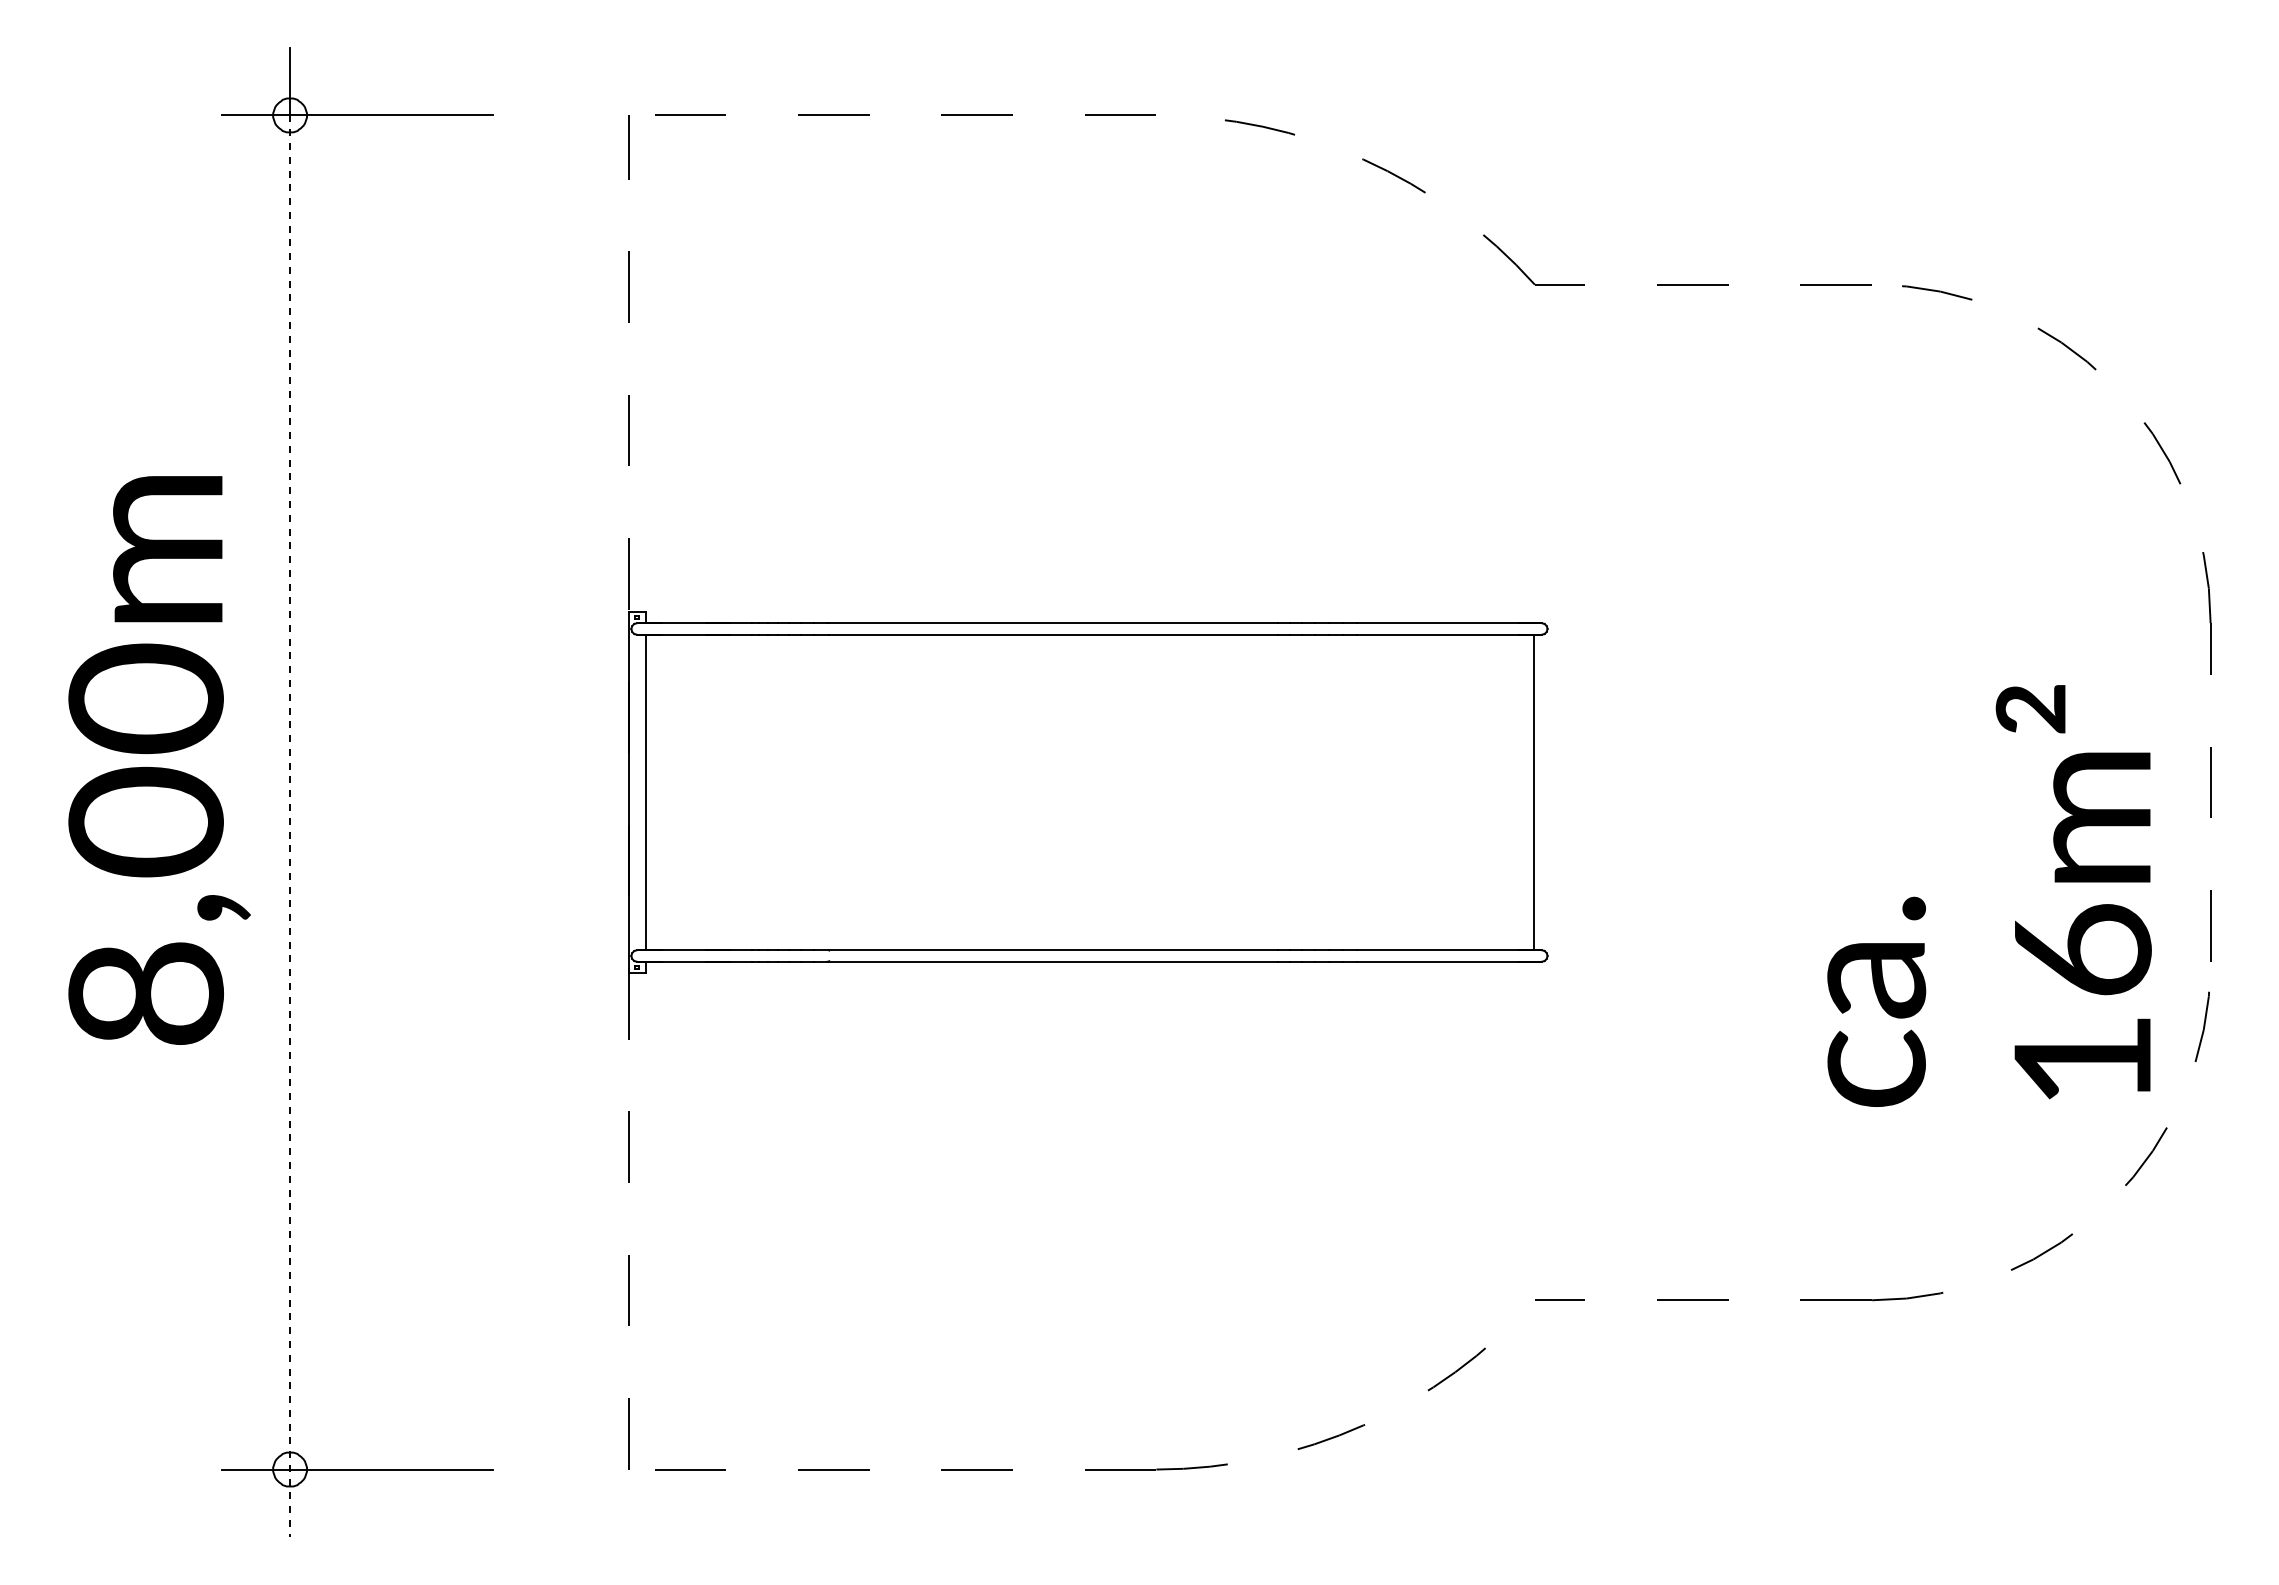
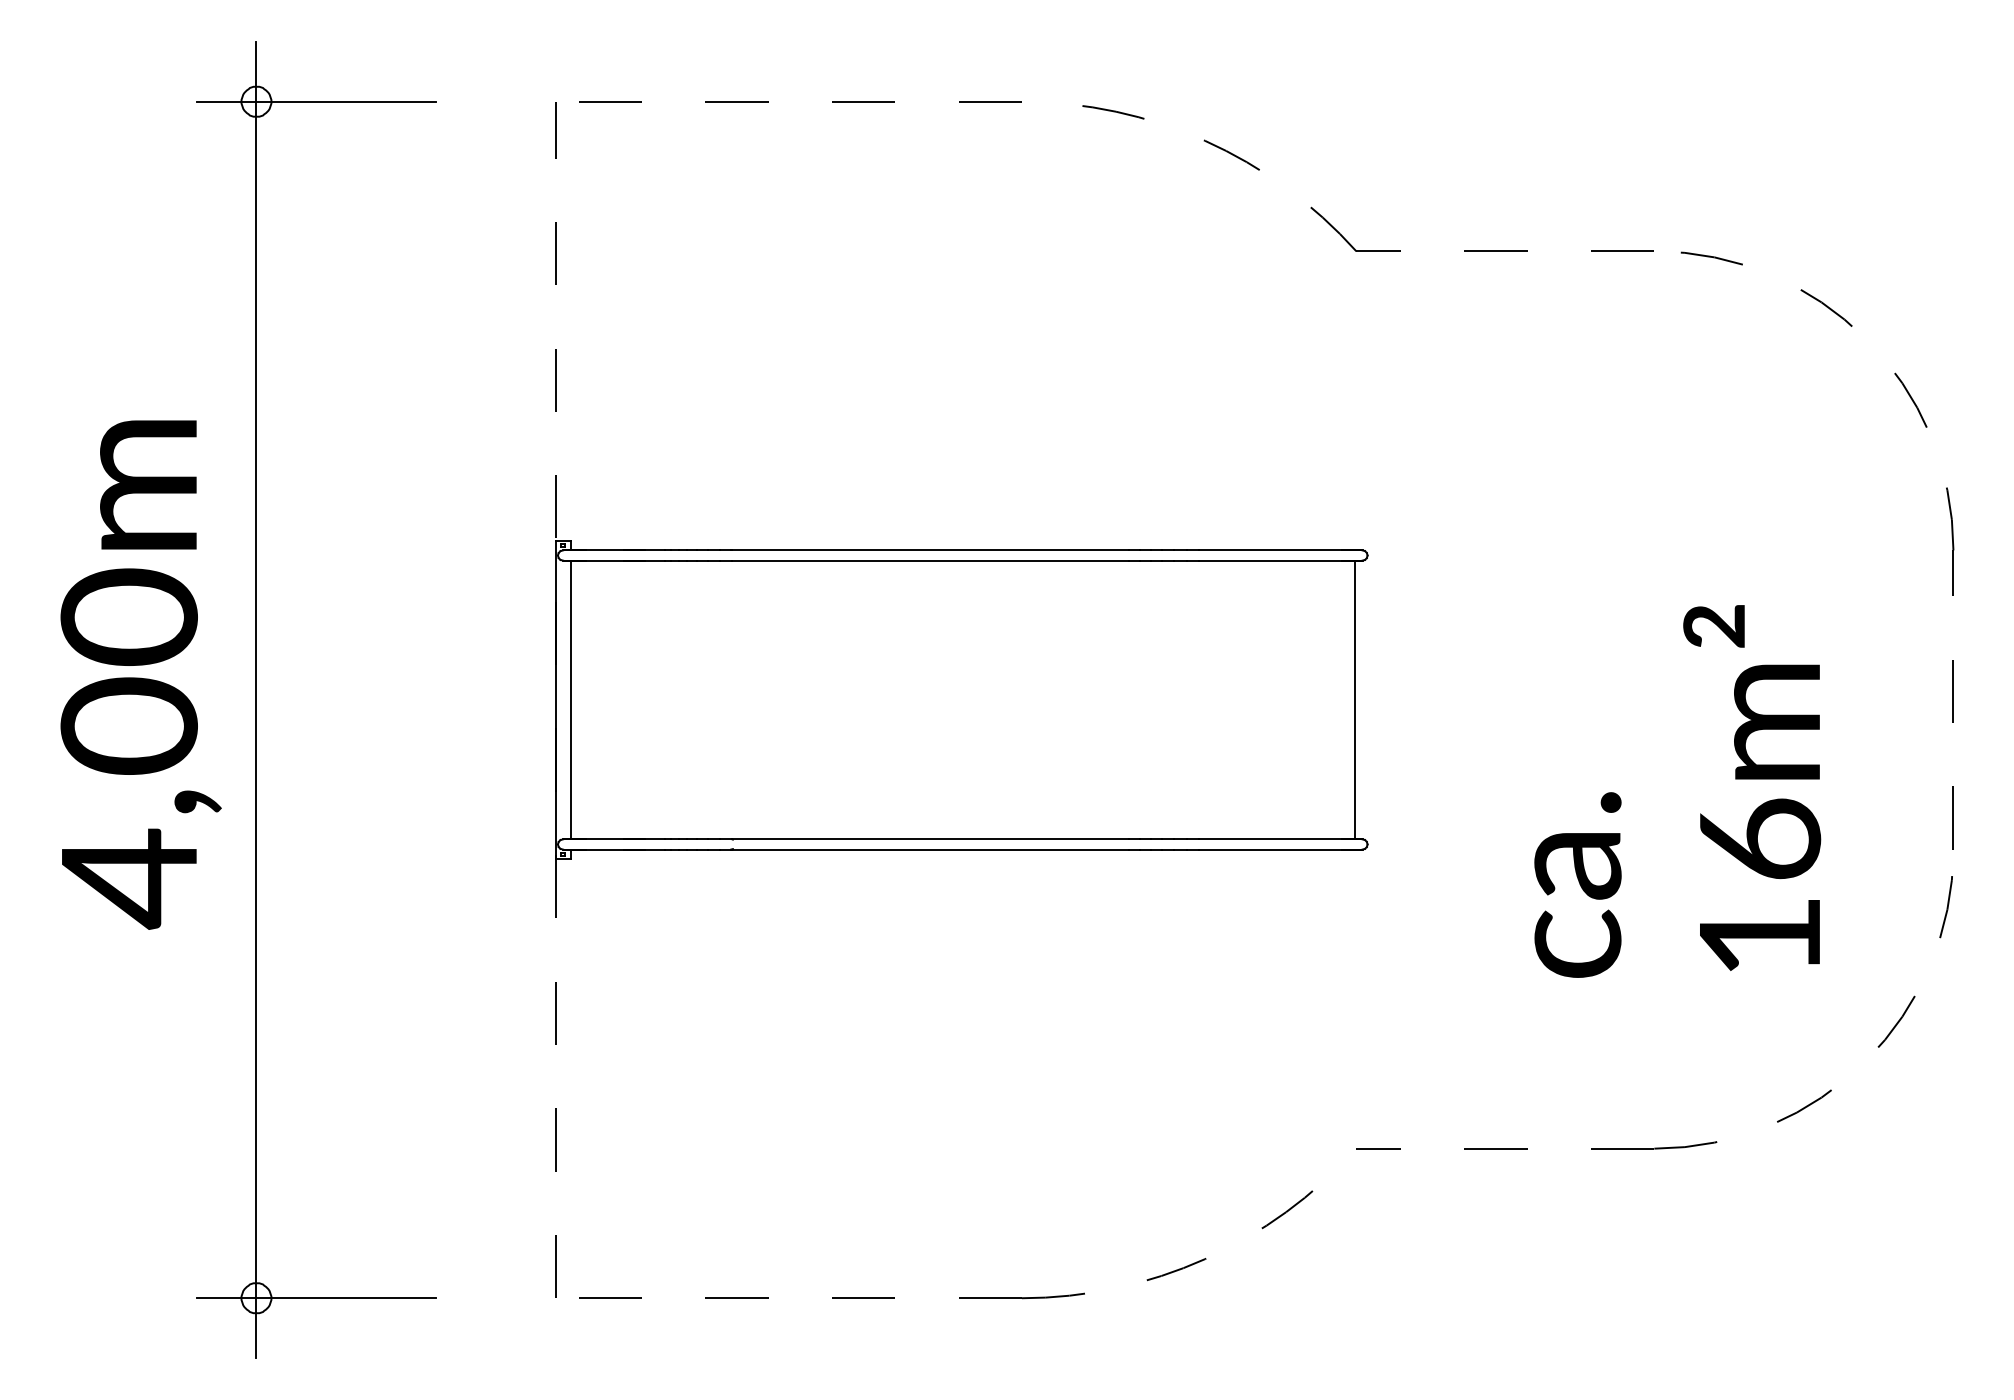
line: (290, 826) -> (256, 730), dashed -> solid
text: (1989, 895) -> (1677, 791), moved
text: (146, 995) -> (129, 879), 8,00m -> 4,00m

